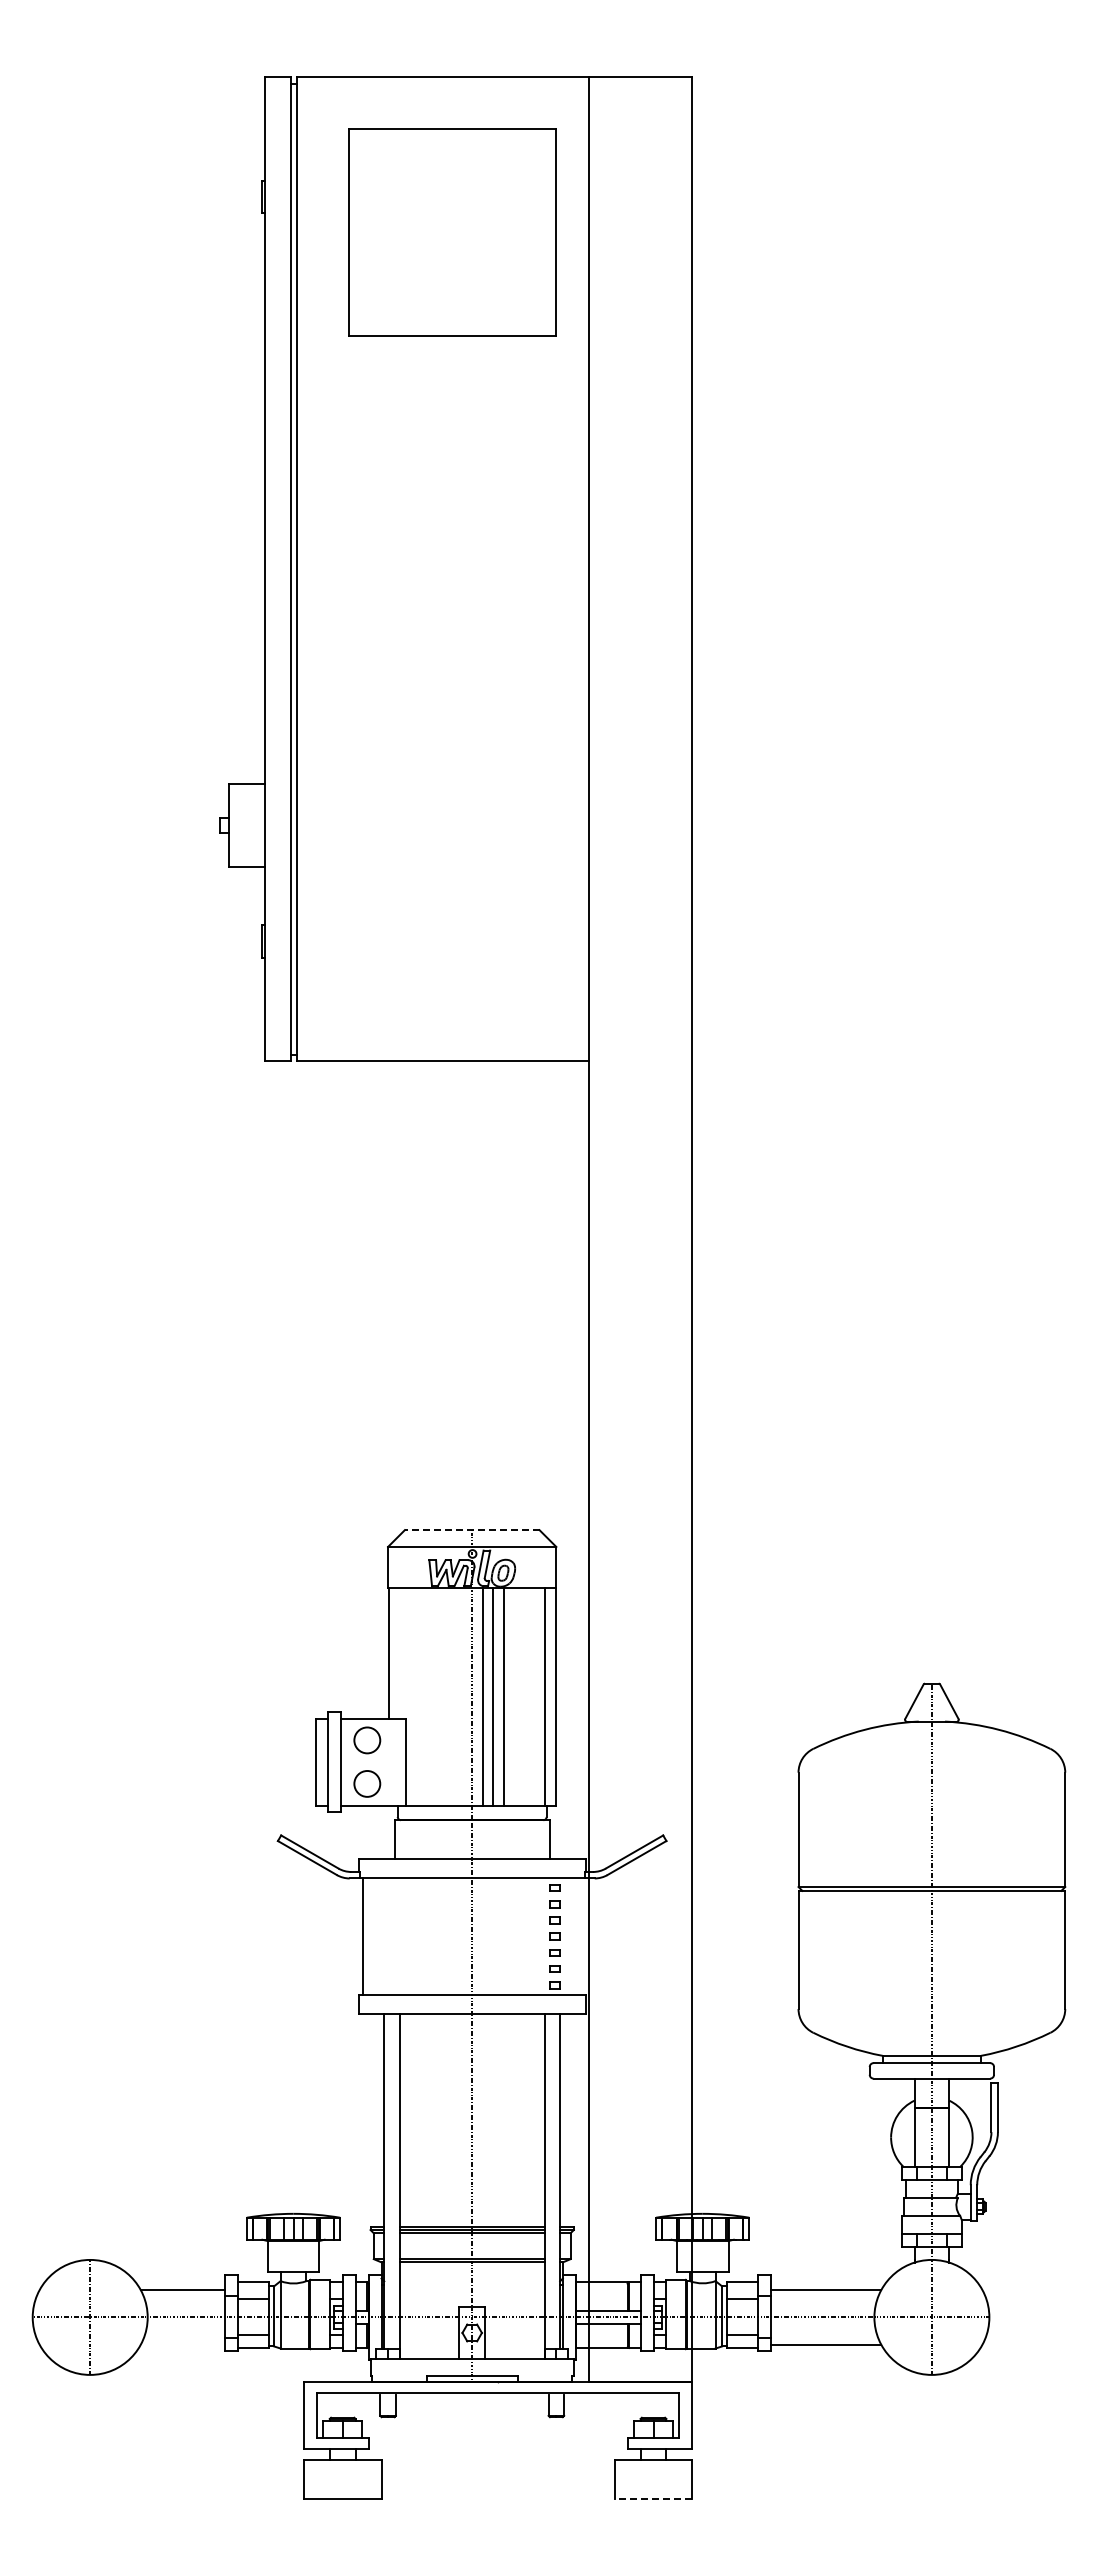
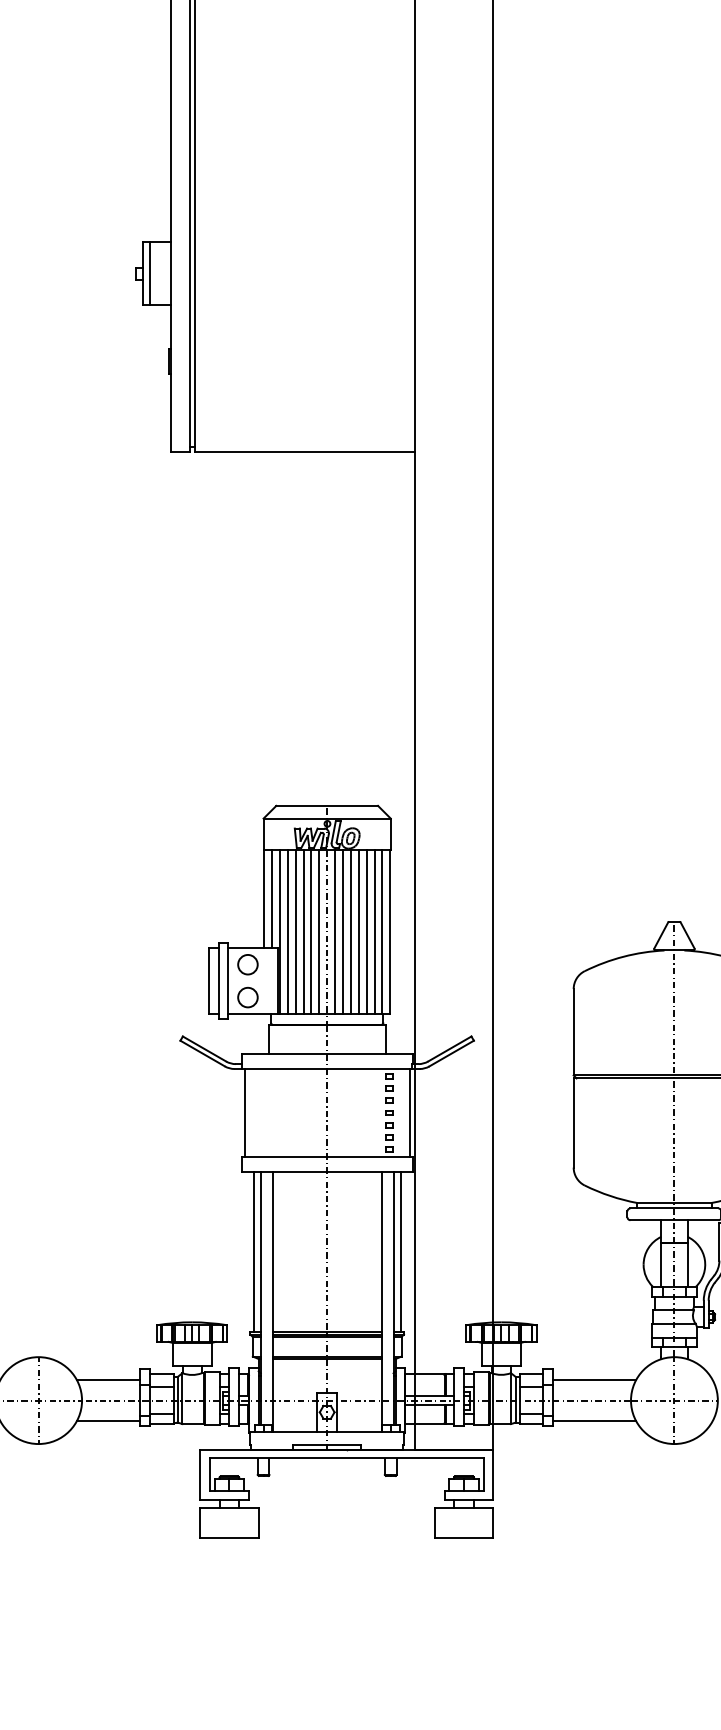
line: (237, 825) -> (149, 273), added
line: (471, 1530) -> (326, 806), dashed -> solid
line: (399, 1653) -> (272, 899), added
line: (409, 1696) -> (279, 931), added
line: (420, 1696) -> (288, 931), added
line: (430, 1696) -> (295, 931), added
line: (440, 1696) -> (303, 931), added
line: (451, 1696) -> (311, 931), added
line: (461, 1696) -> (319, 931), added
line: (513, 1696) -> (358, 931), added
line: (524, 1696) -> (366, 931), added
line: (534, 1696) -> (374, 931), added
line: (581, 1936) -> (409, 1112), added
line: (375, 2120) -> (254, 1251), added
line: (569, 2120) -> (400, 1251), added
line: (182, 2344) -> (108, 1421), added
line: (653, 2498) -> (464, 1537), dashed -> solid

